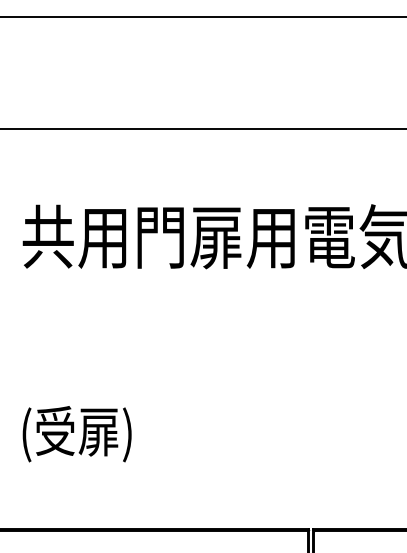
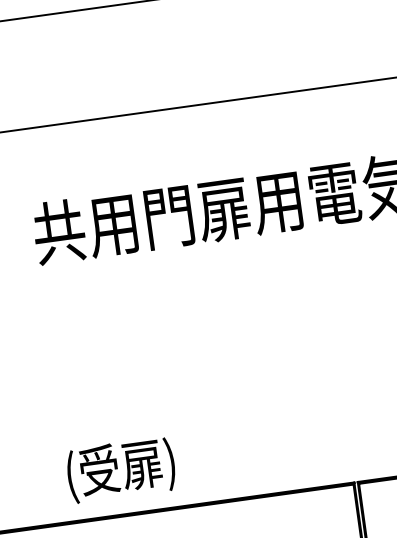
text: (76, 434) -> (120, 470), moved

